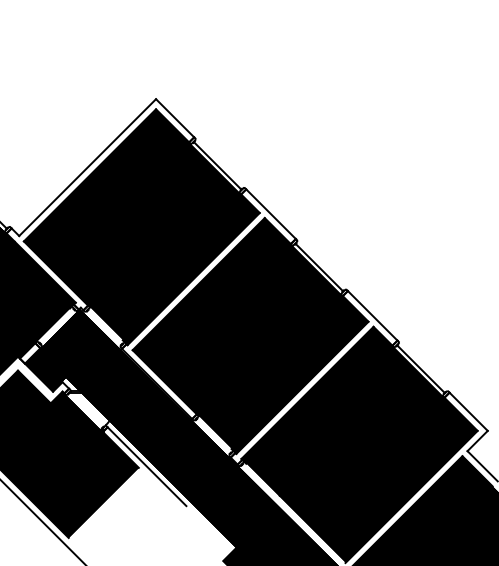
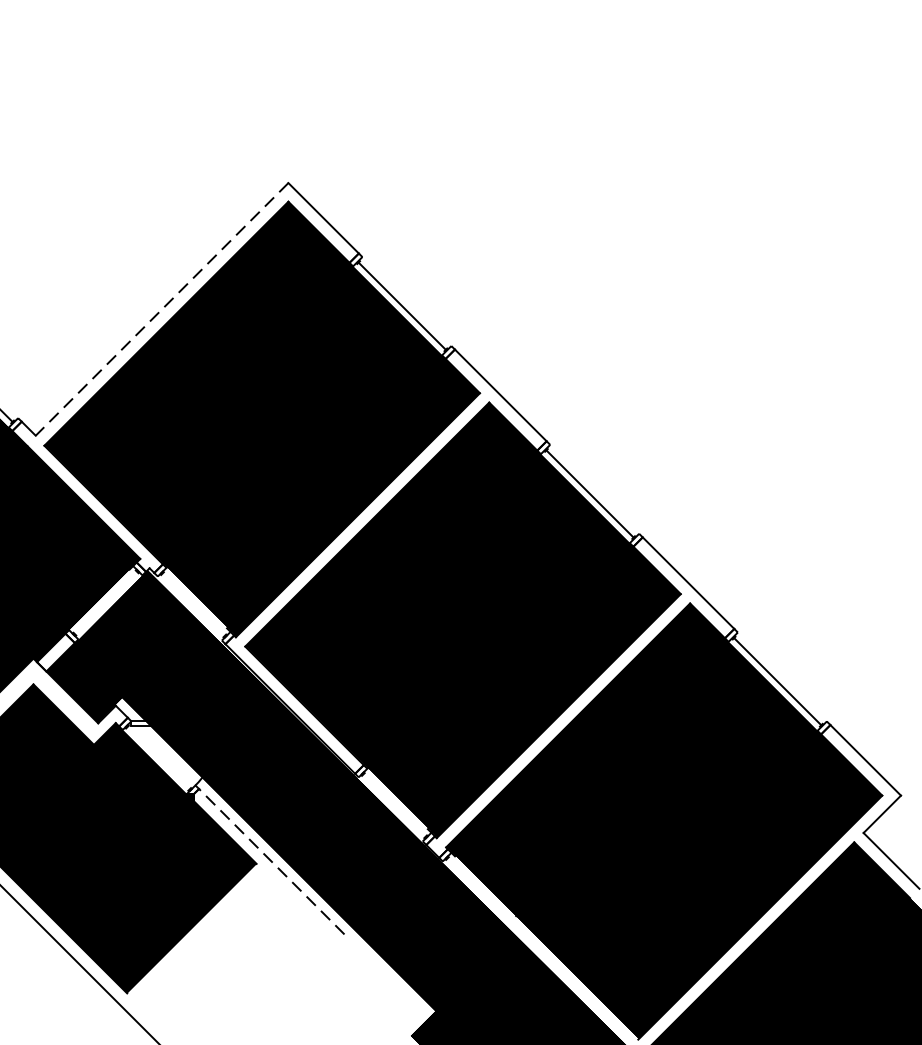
line: (87, 167) -> (161, 309), solid -> dashed
line: (147, 466) -> (272, 861), solid -> dashed

